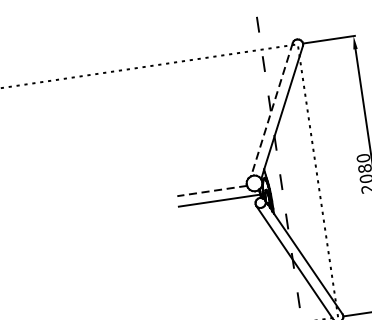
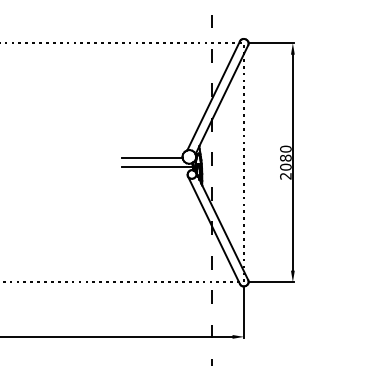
line: (271, 109) -> (213, 95), dashed -> solid
line: (212, 191) -> (152, 158), dashed -> solid

